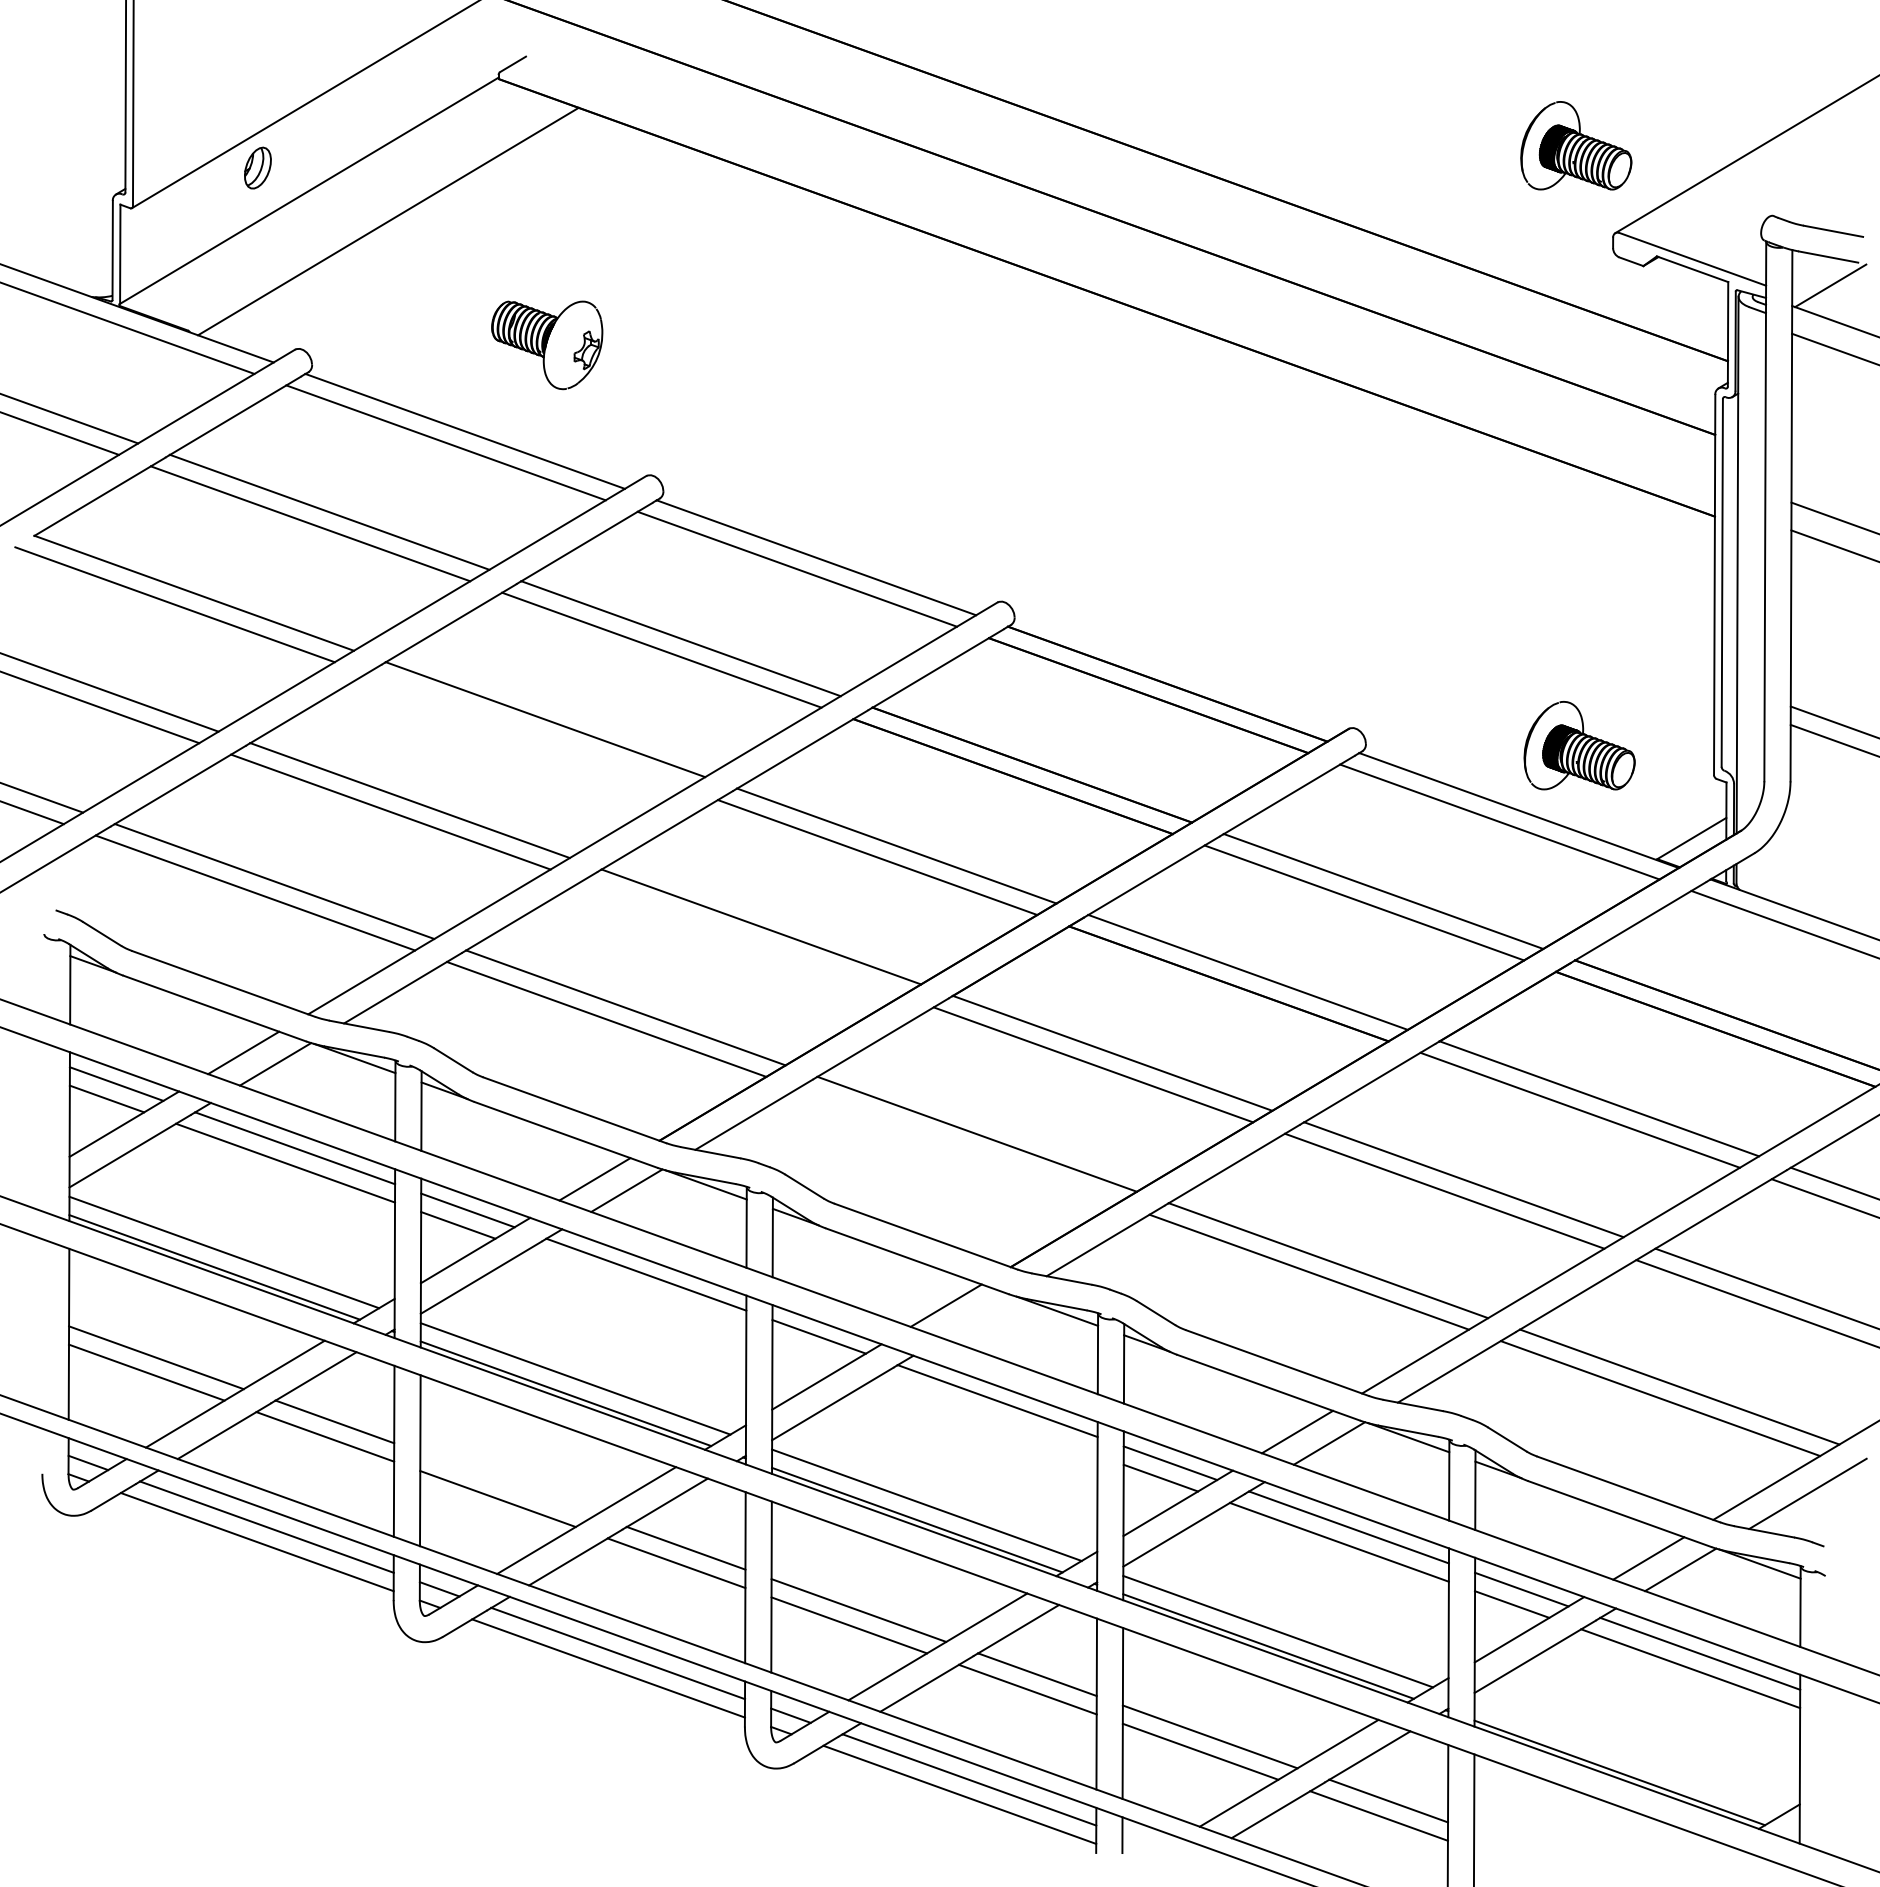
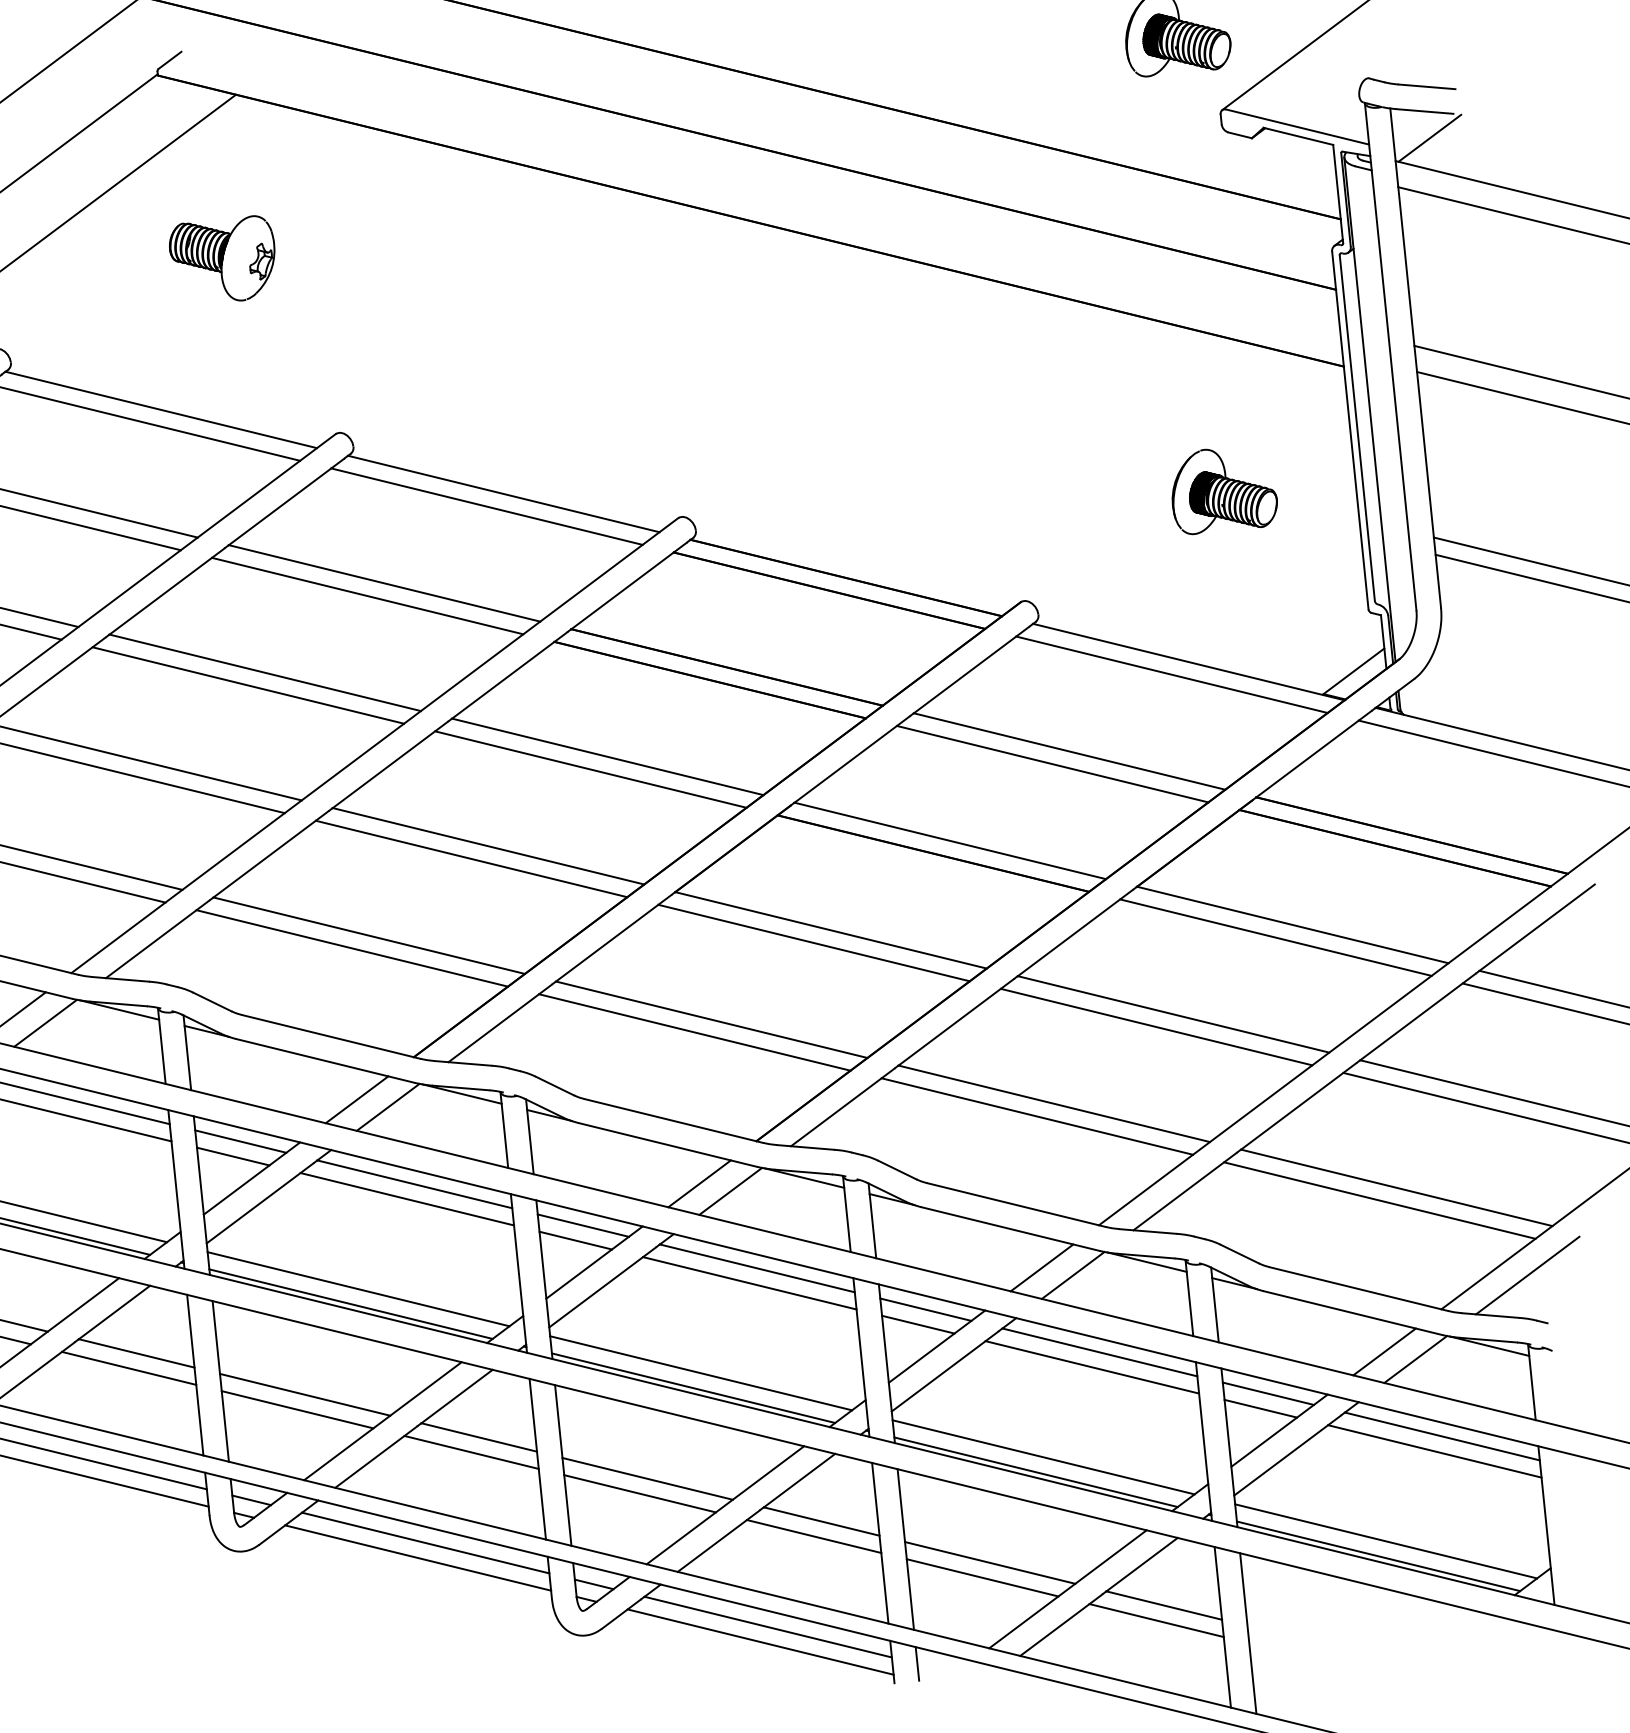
part: (547, 345) -> (223, 260), moved
line: (526, 730) -> (248, 684), added
part: (1579, 745) -> (1223, 489), moved
line: (741, 938) -> (470, 859), added
line: (957, 1145) -> (694, 1032), added
line: (636, 1289) -> (406, 1199), added
line: (977, 1316) -> (730, 1190), added
line: (809, 1351) -> (575, 1240), added
line: (987, 1415) -> (749, 1282), added
line: (507, 1483) -> (304, 1394), added
line: (1629, 1757) -> (1386, 1540), added

